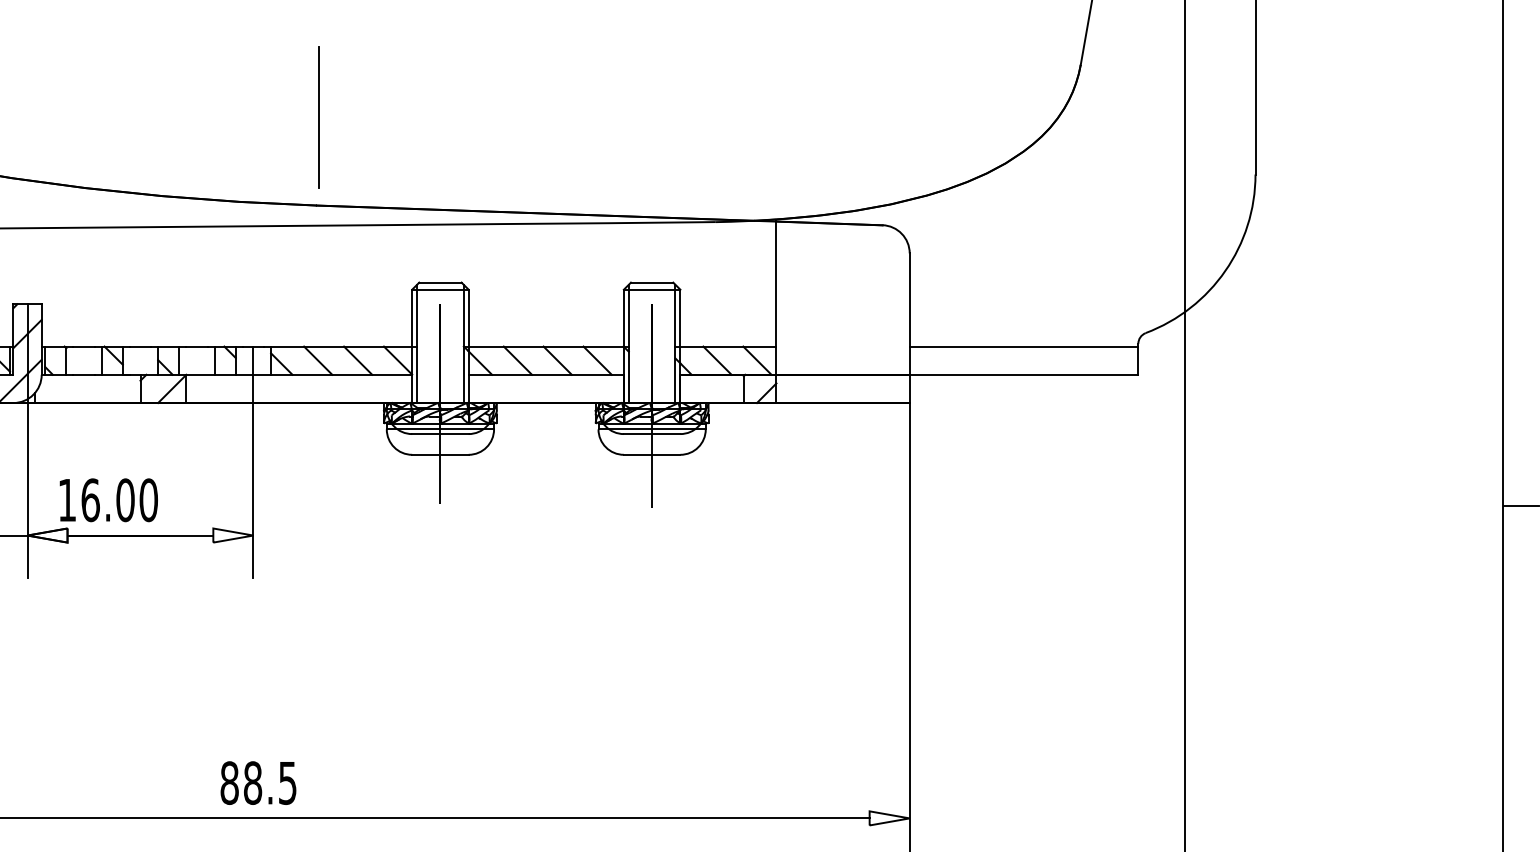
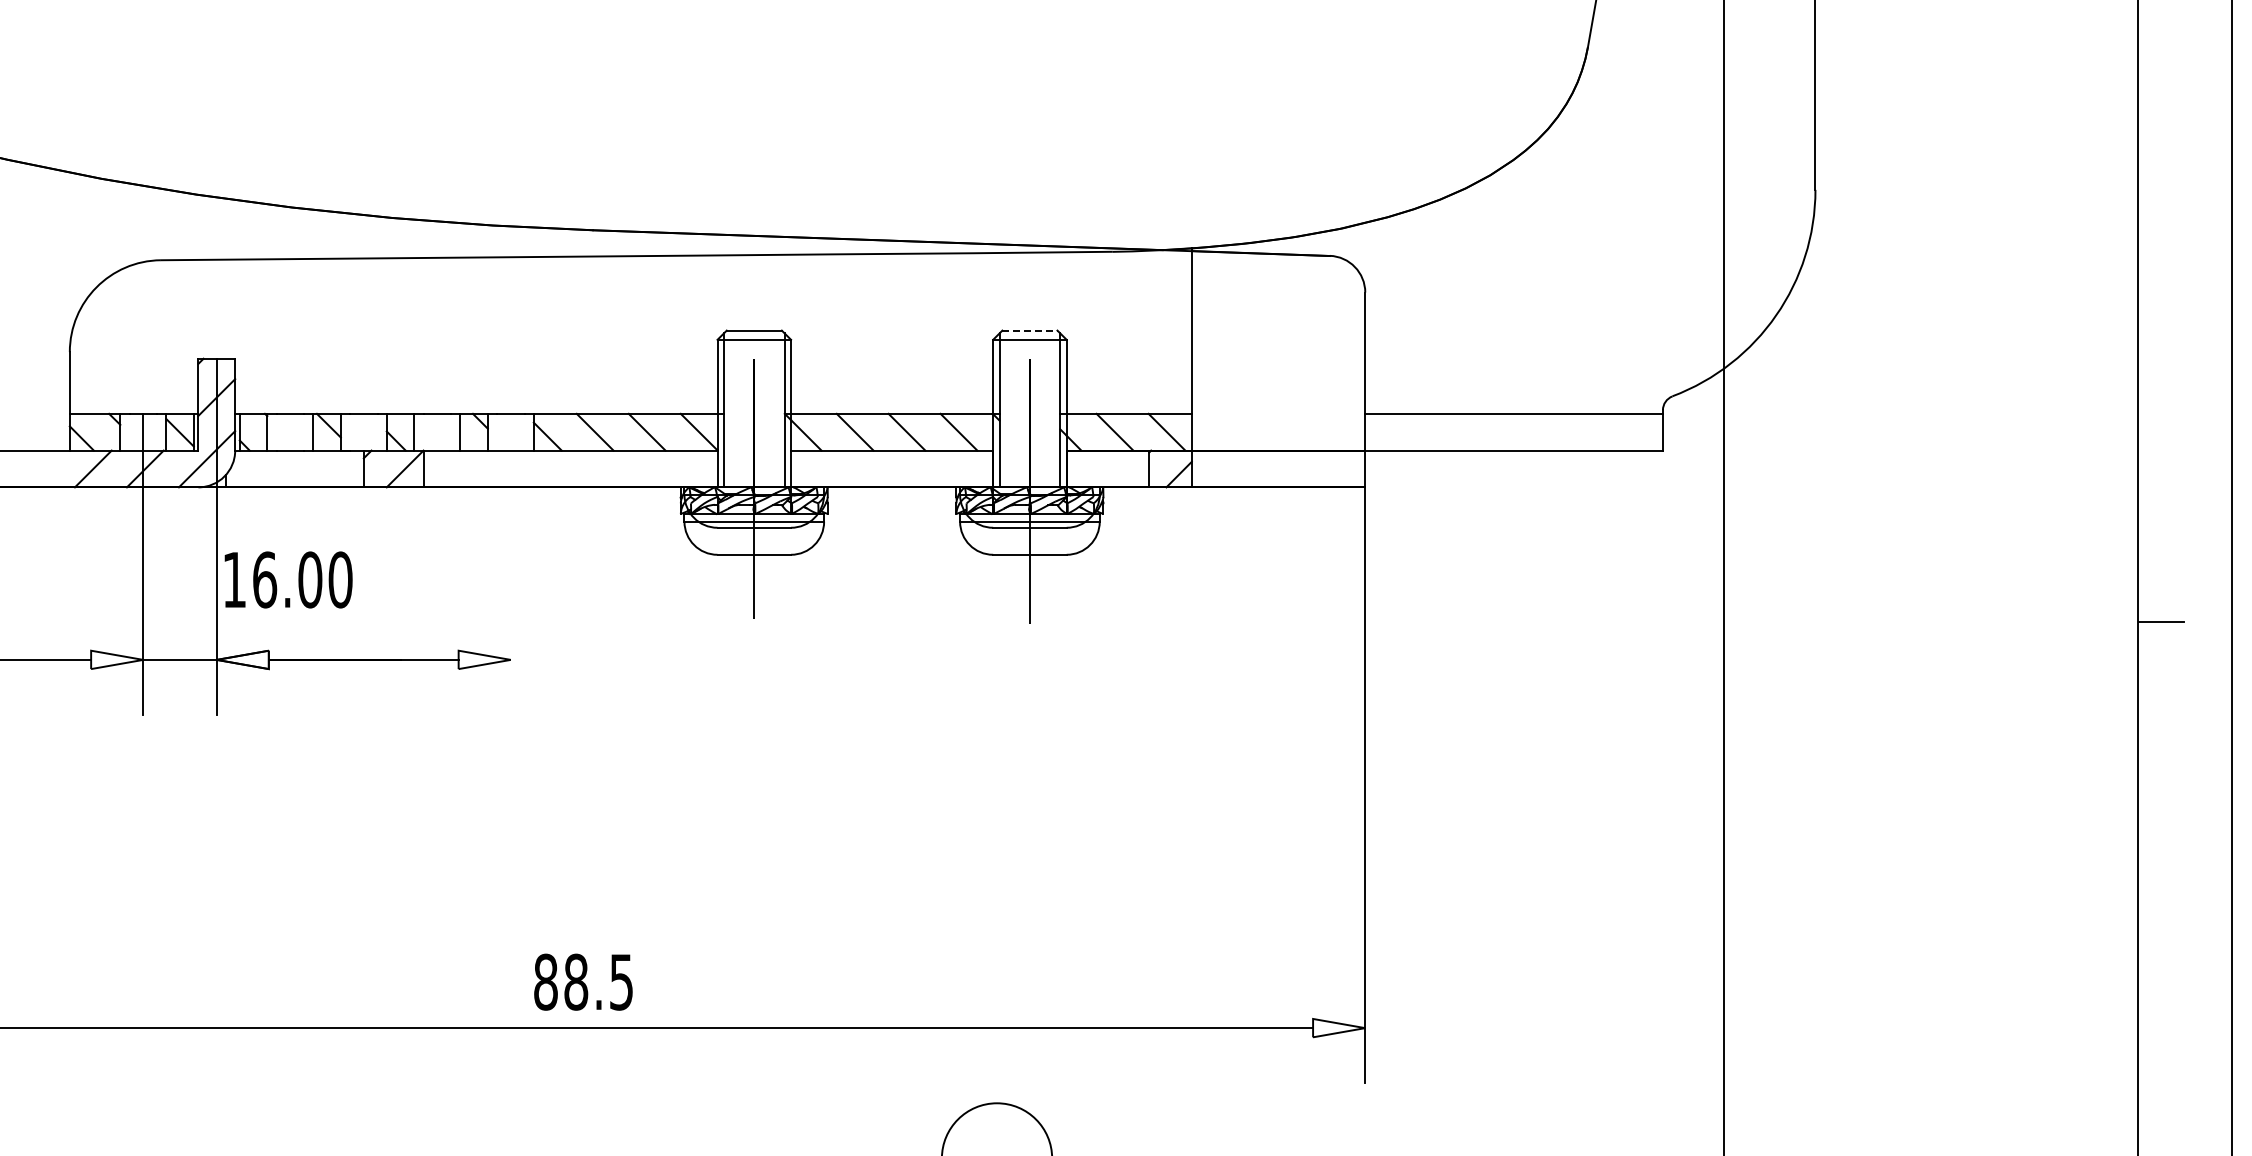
line: (319, 117) -> (596, 115), removed
line: (651, 282) -> (1029, 330), solid -> dashed
line: (253, 462) -> (510, 564), removed
text: (108, 499) -> (288, 579), moved
text: (258, 782) -> (583, 981), moved

